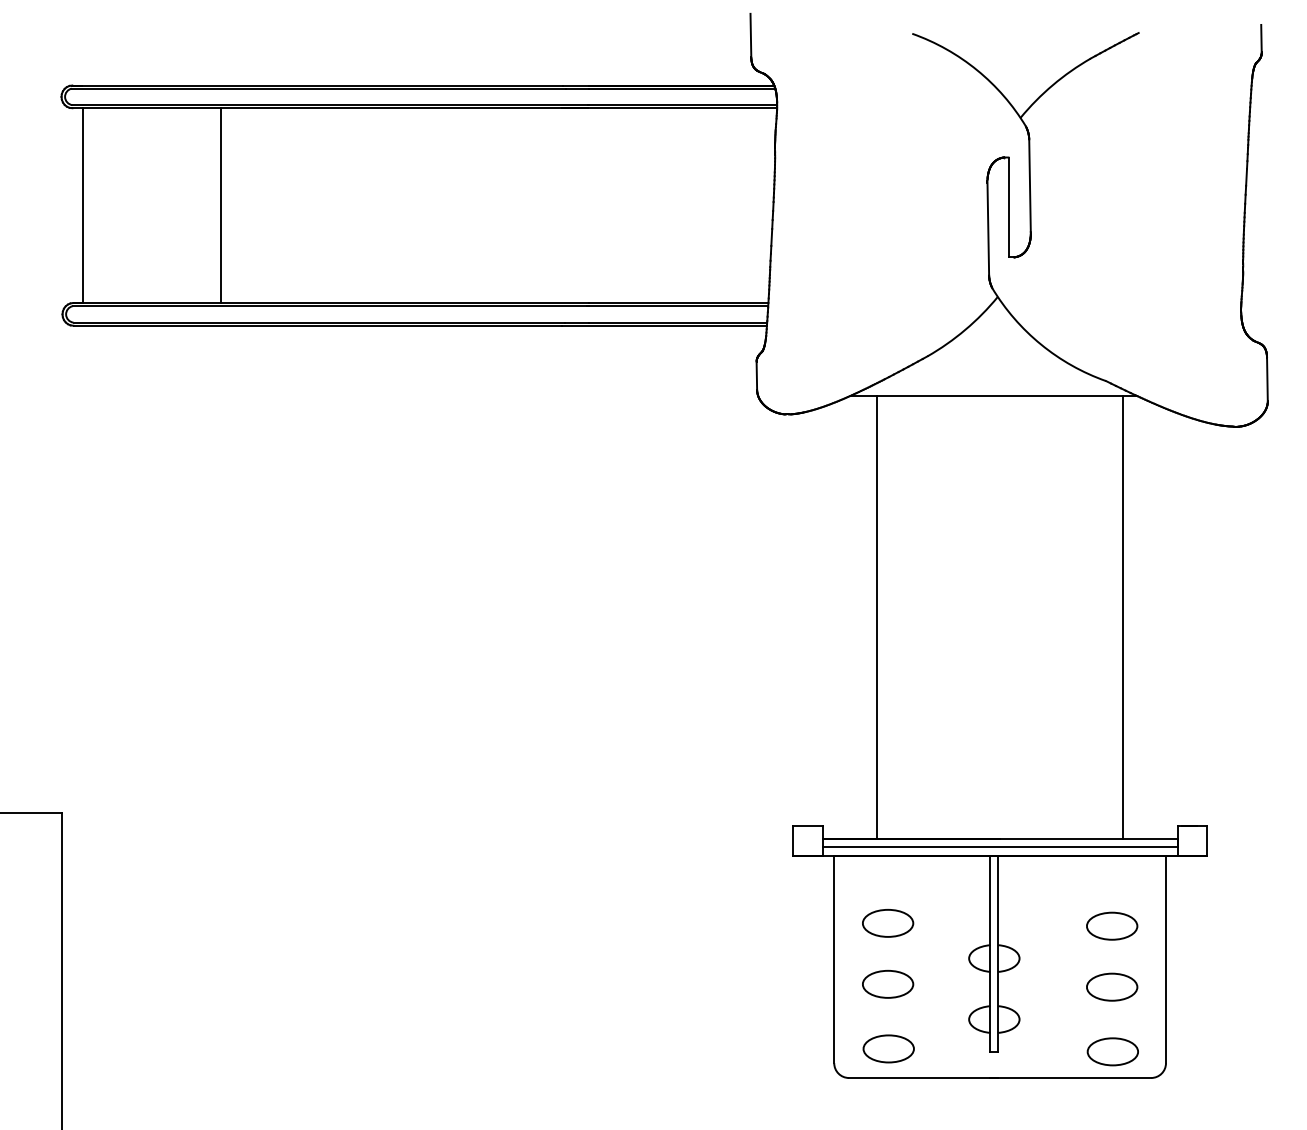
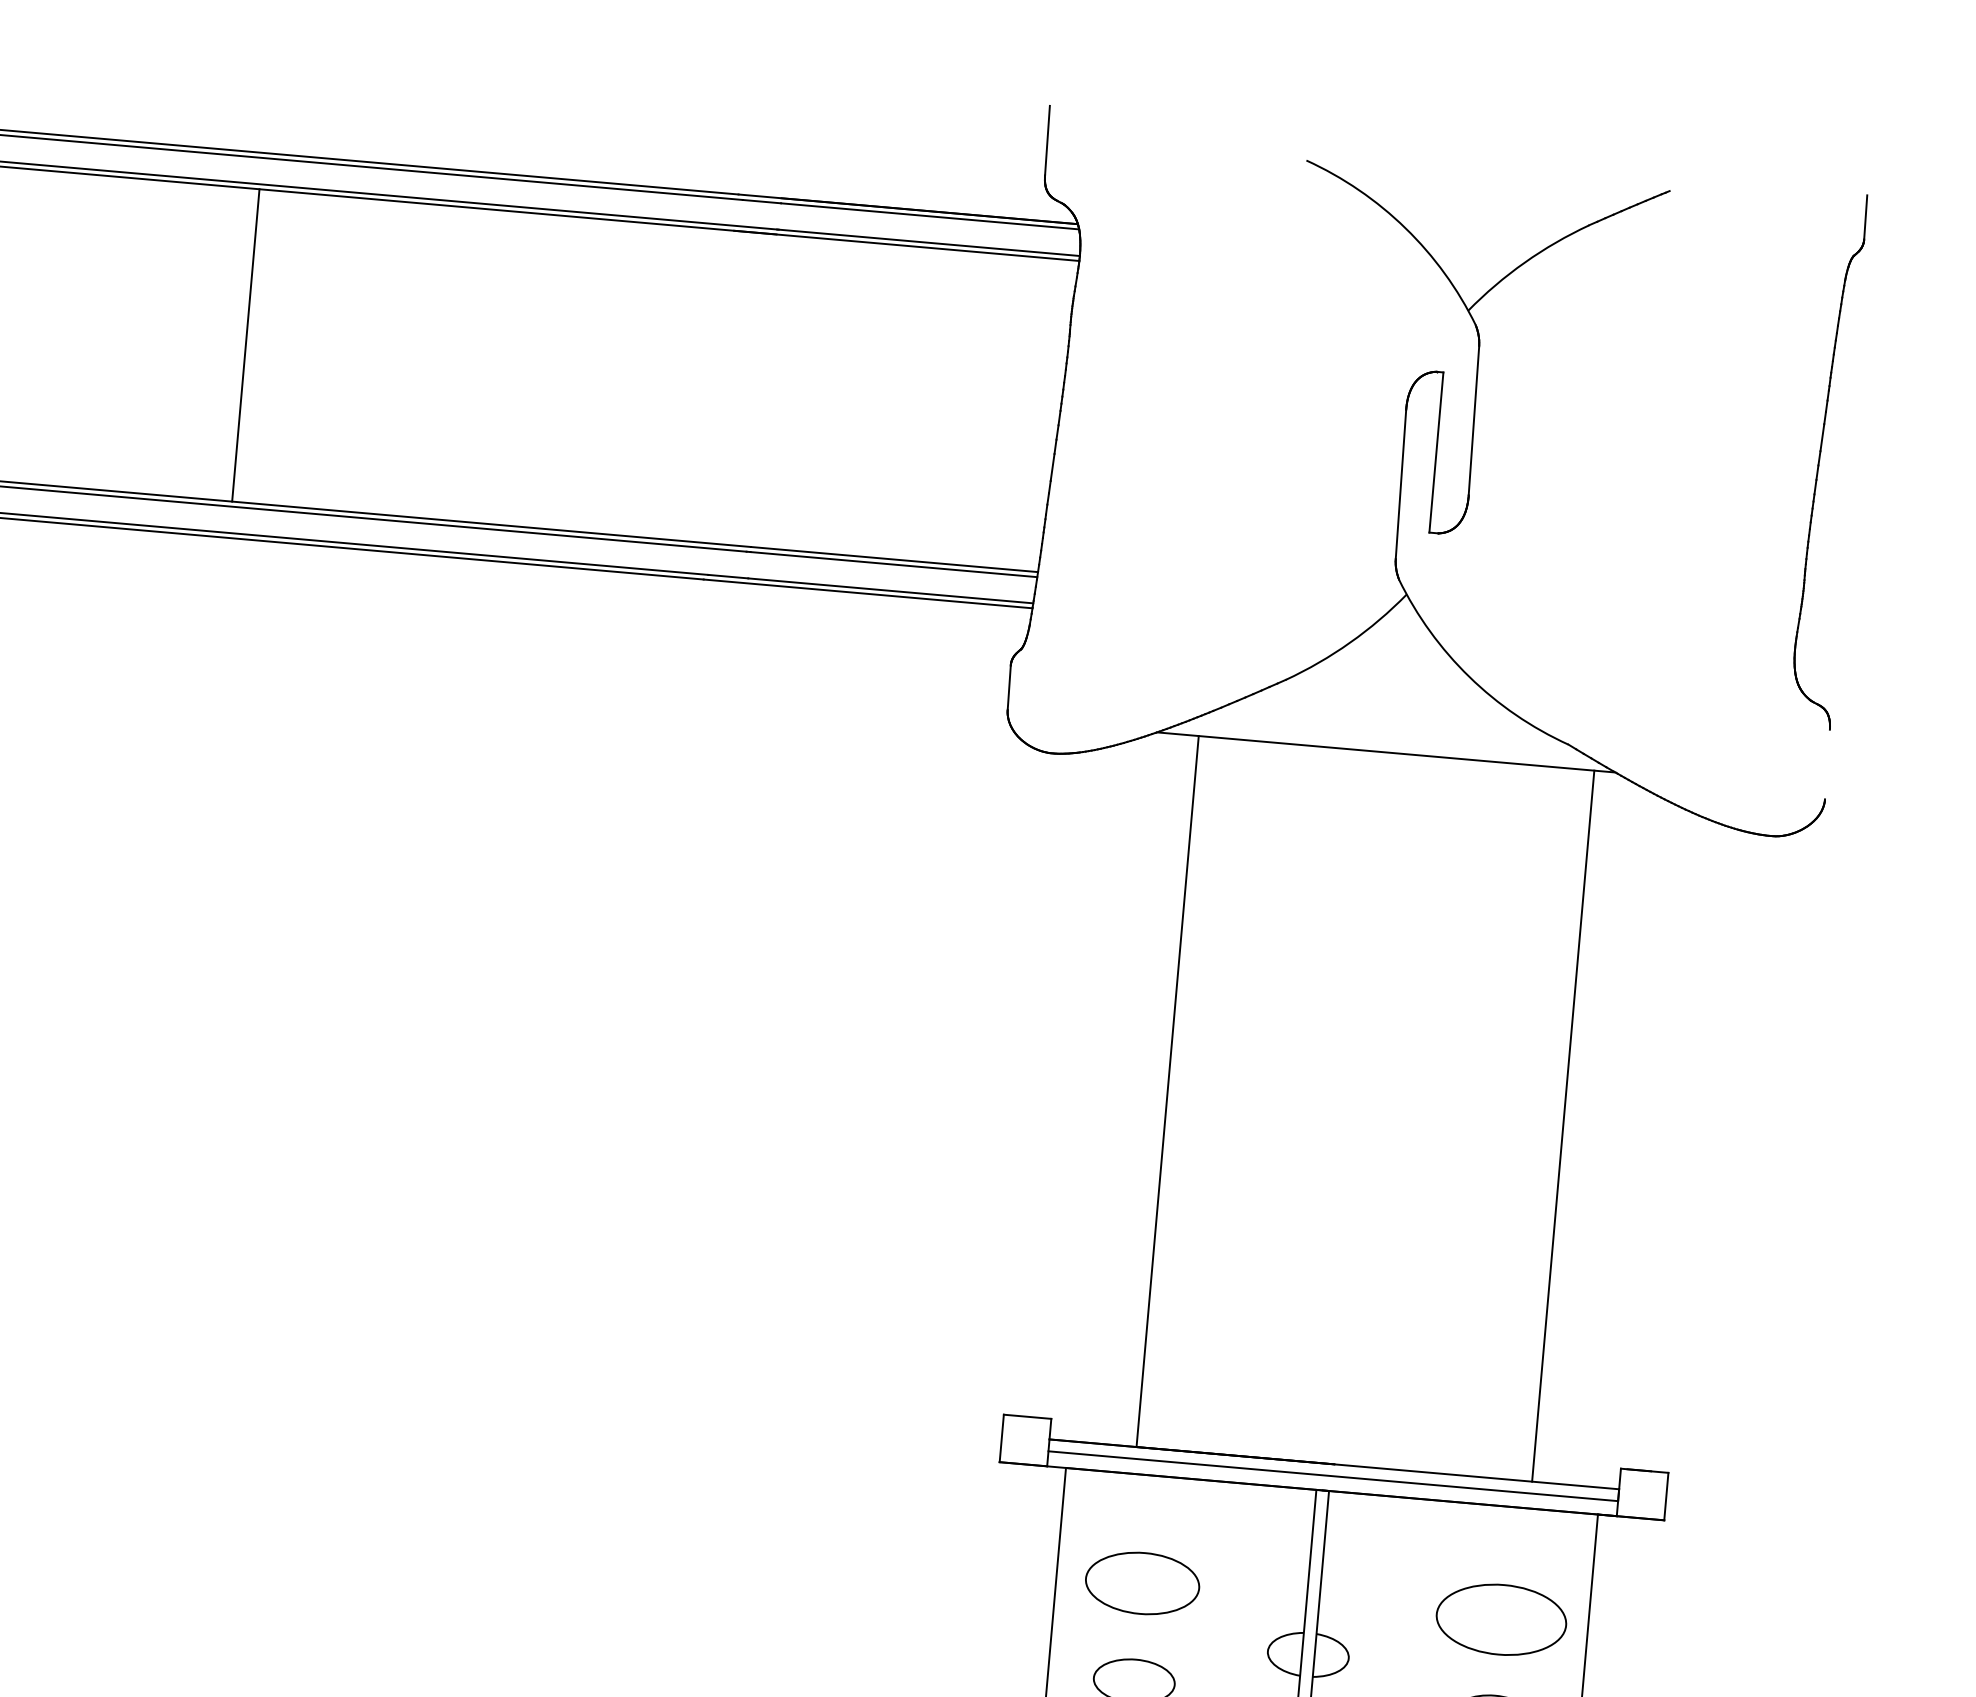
line: (220, 205) -> (245, 345), moved
line: (1267, 379) -> (1827, 764), removed
part: (888, 923) -> (1143, 1583), size x1.4
part: (1112, 925) -> (1502, 1618), size x1.6

